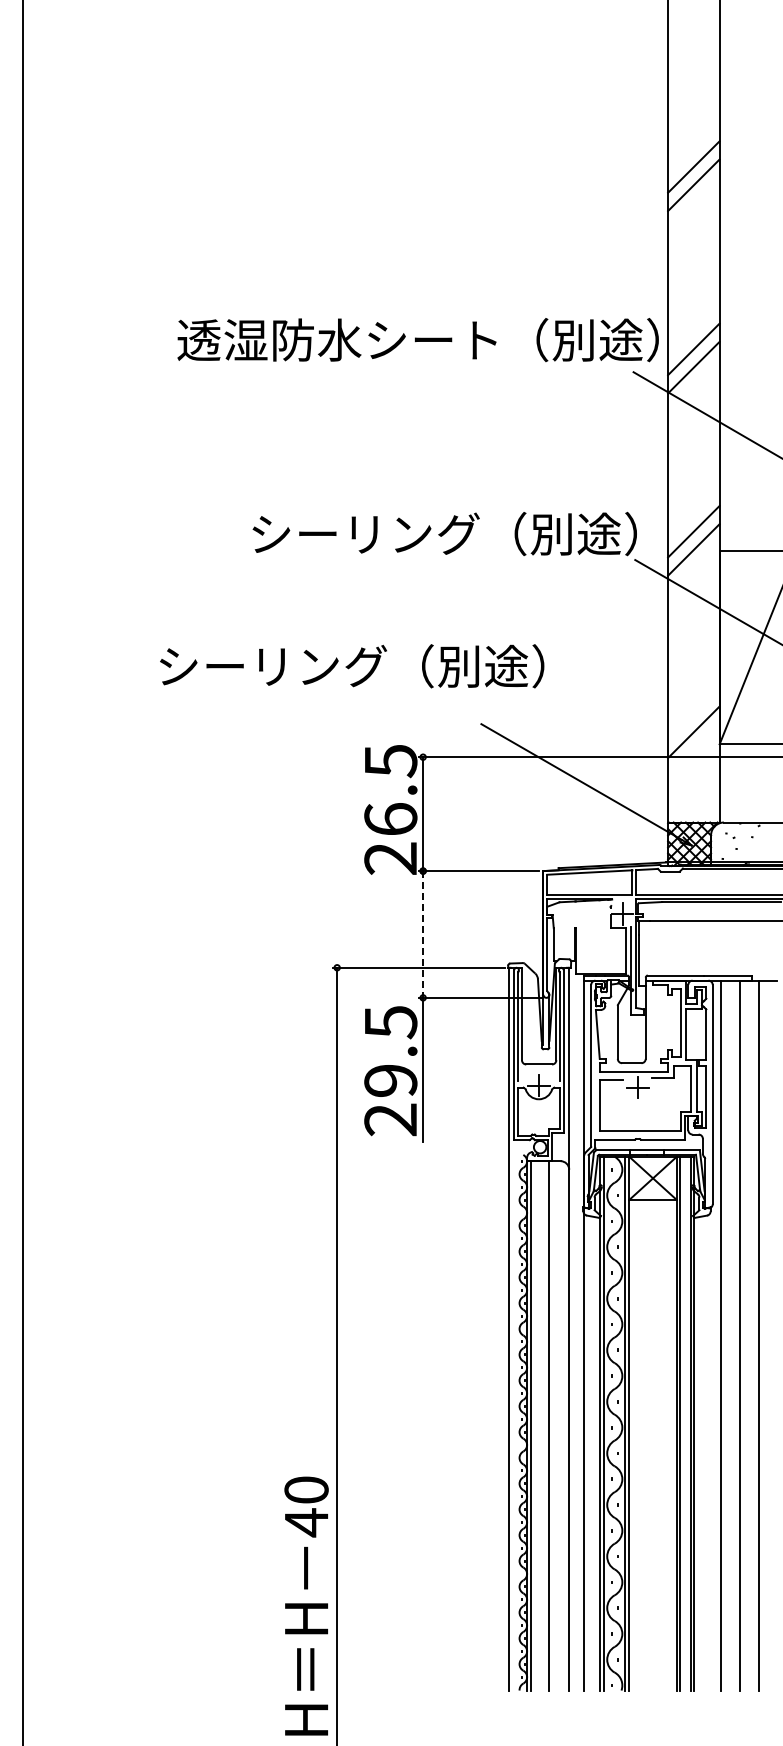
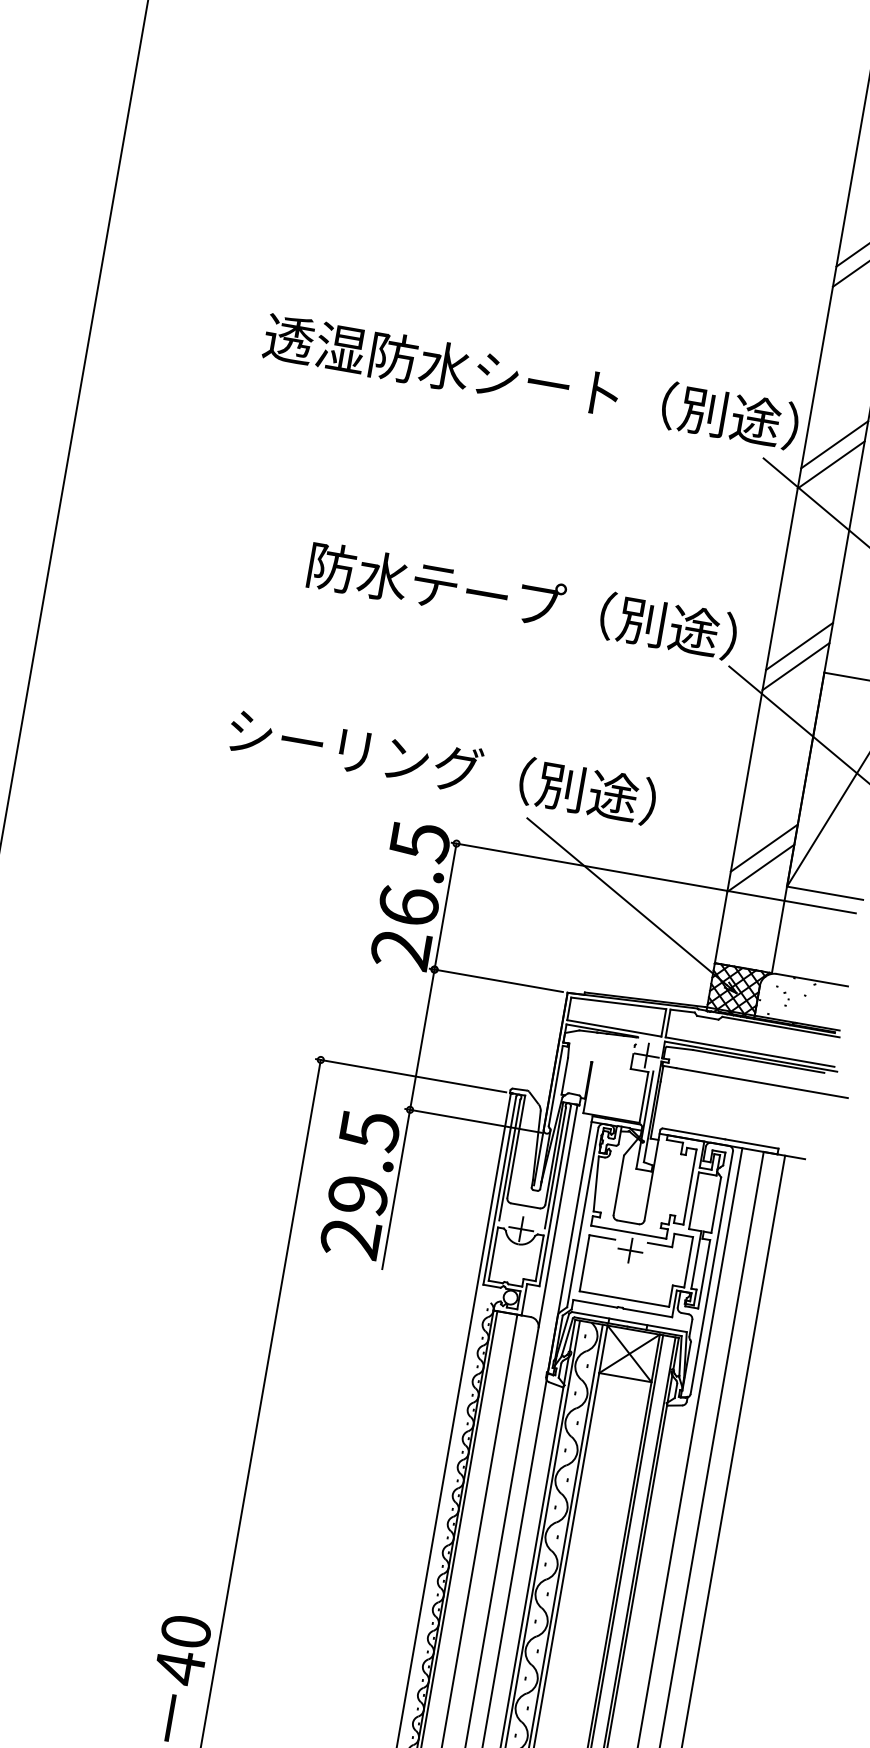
text: (366, 533) -> (437, 585), シーリング（別途） -> 防水テープ（別途）
text: (352, 666) -> (443, 766), moved
line: (693, 713) -> (764, 847), added
line: (423, 934) -> (422, 1039), dashed -> solid

